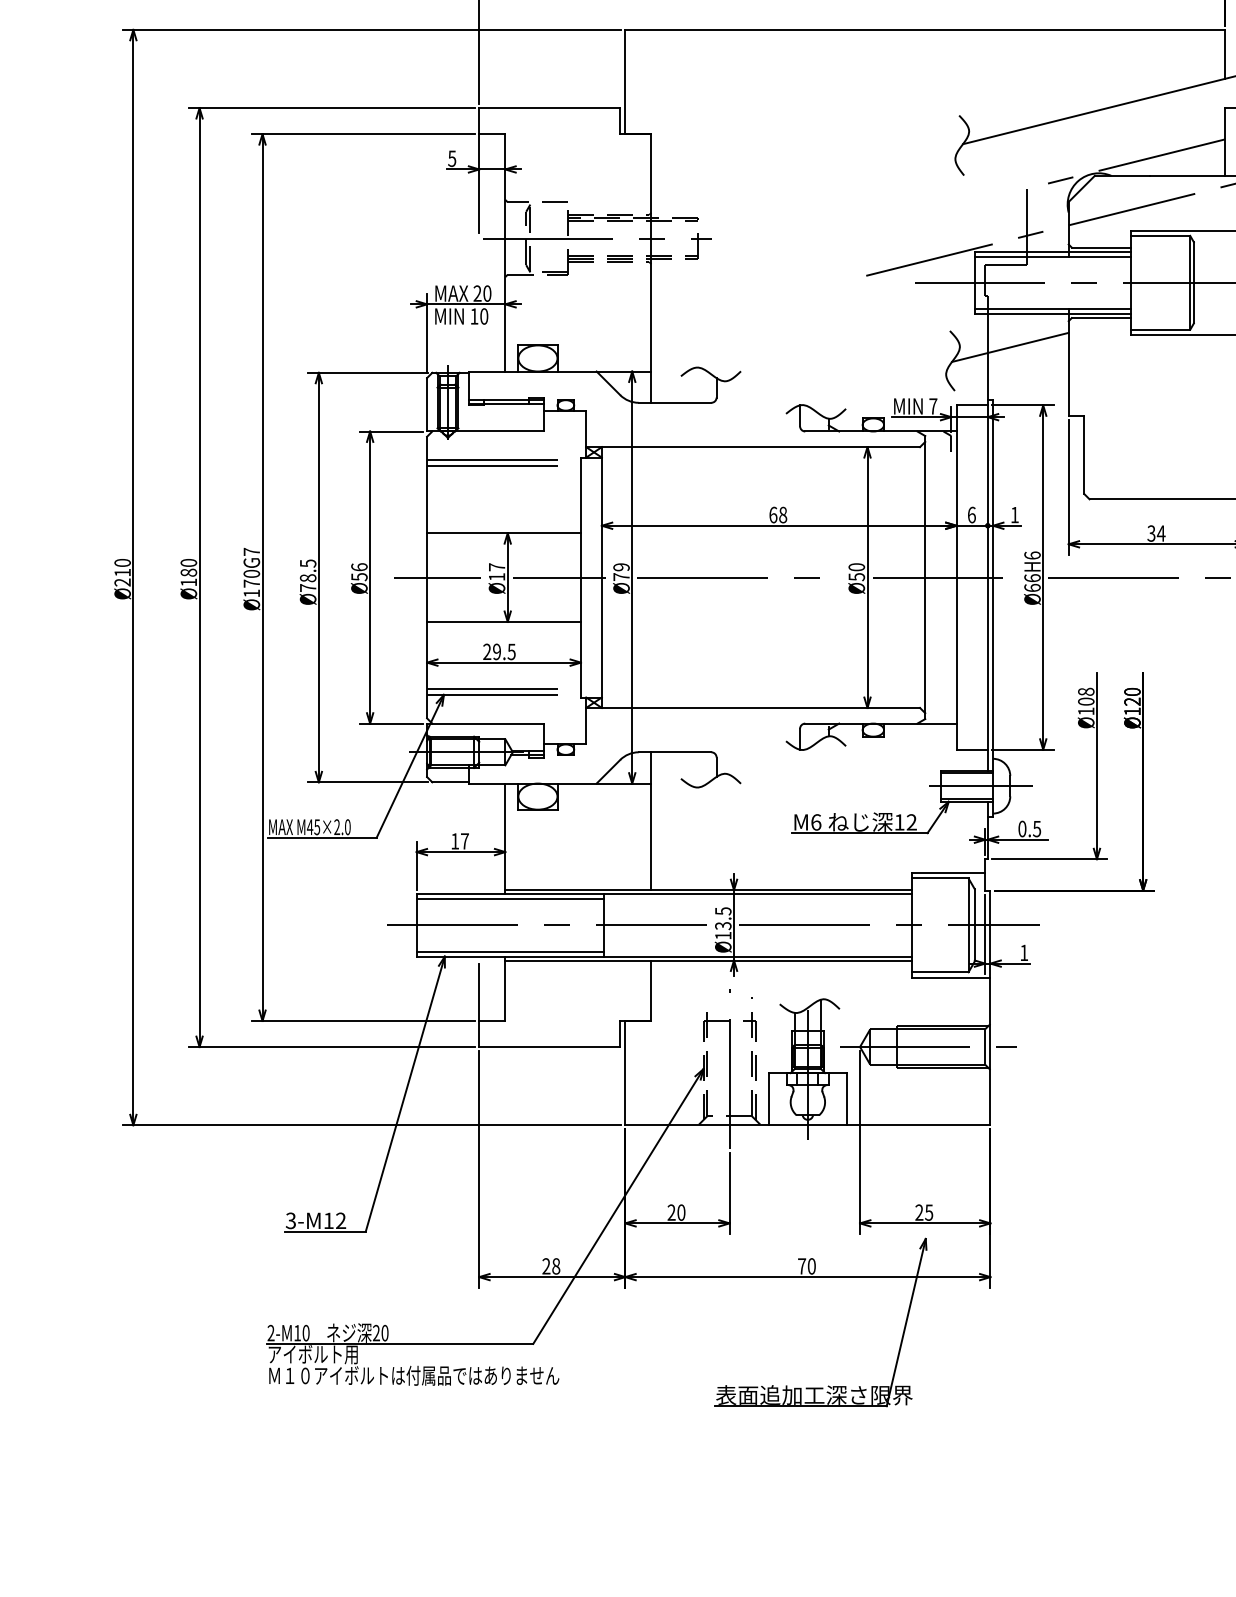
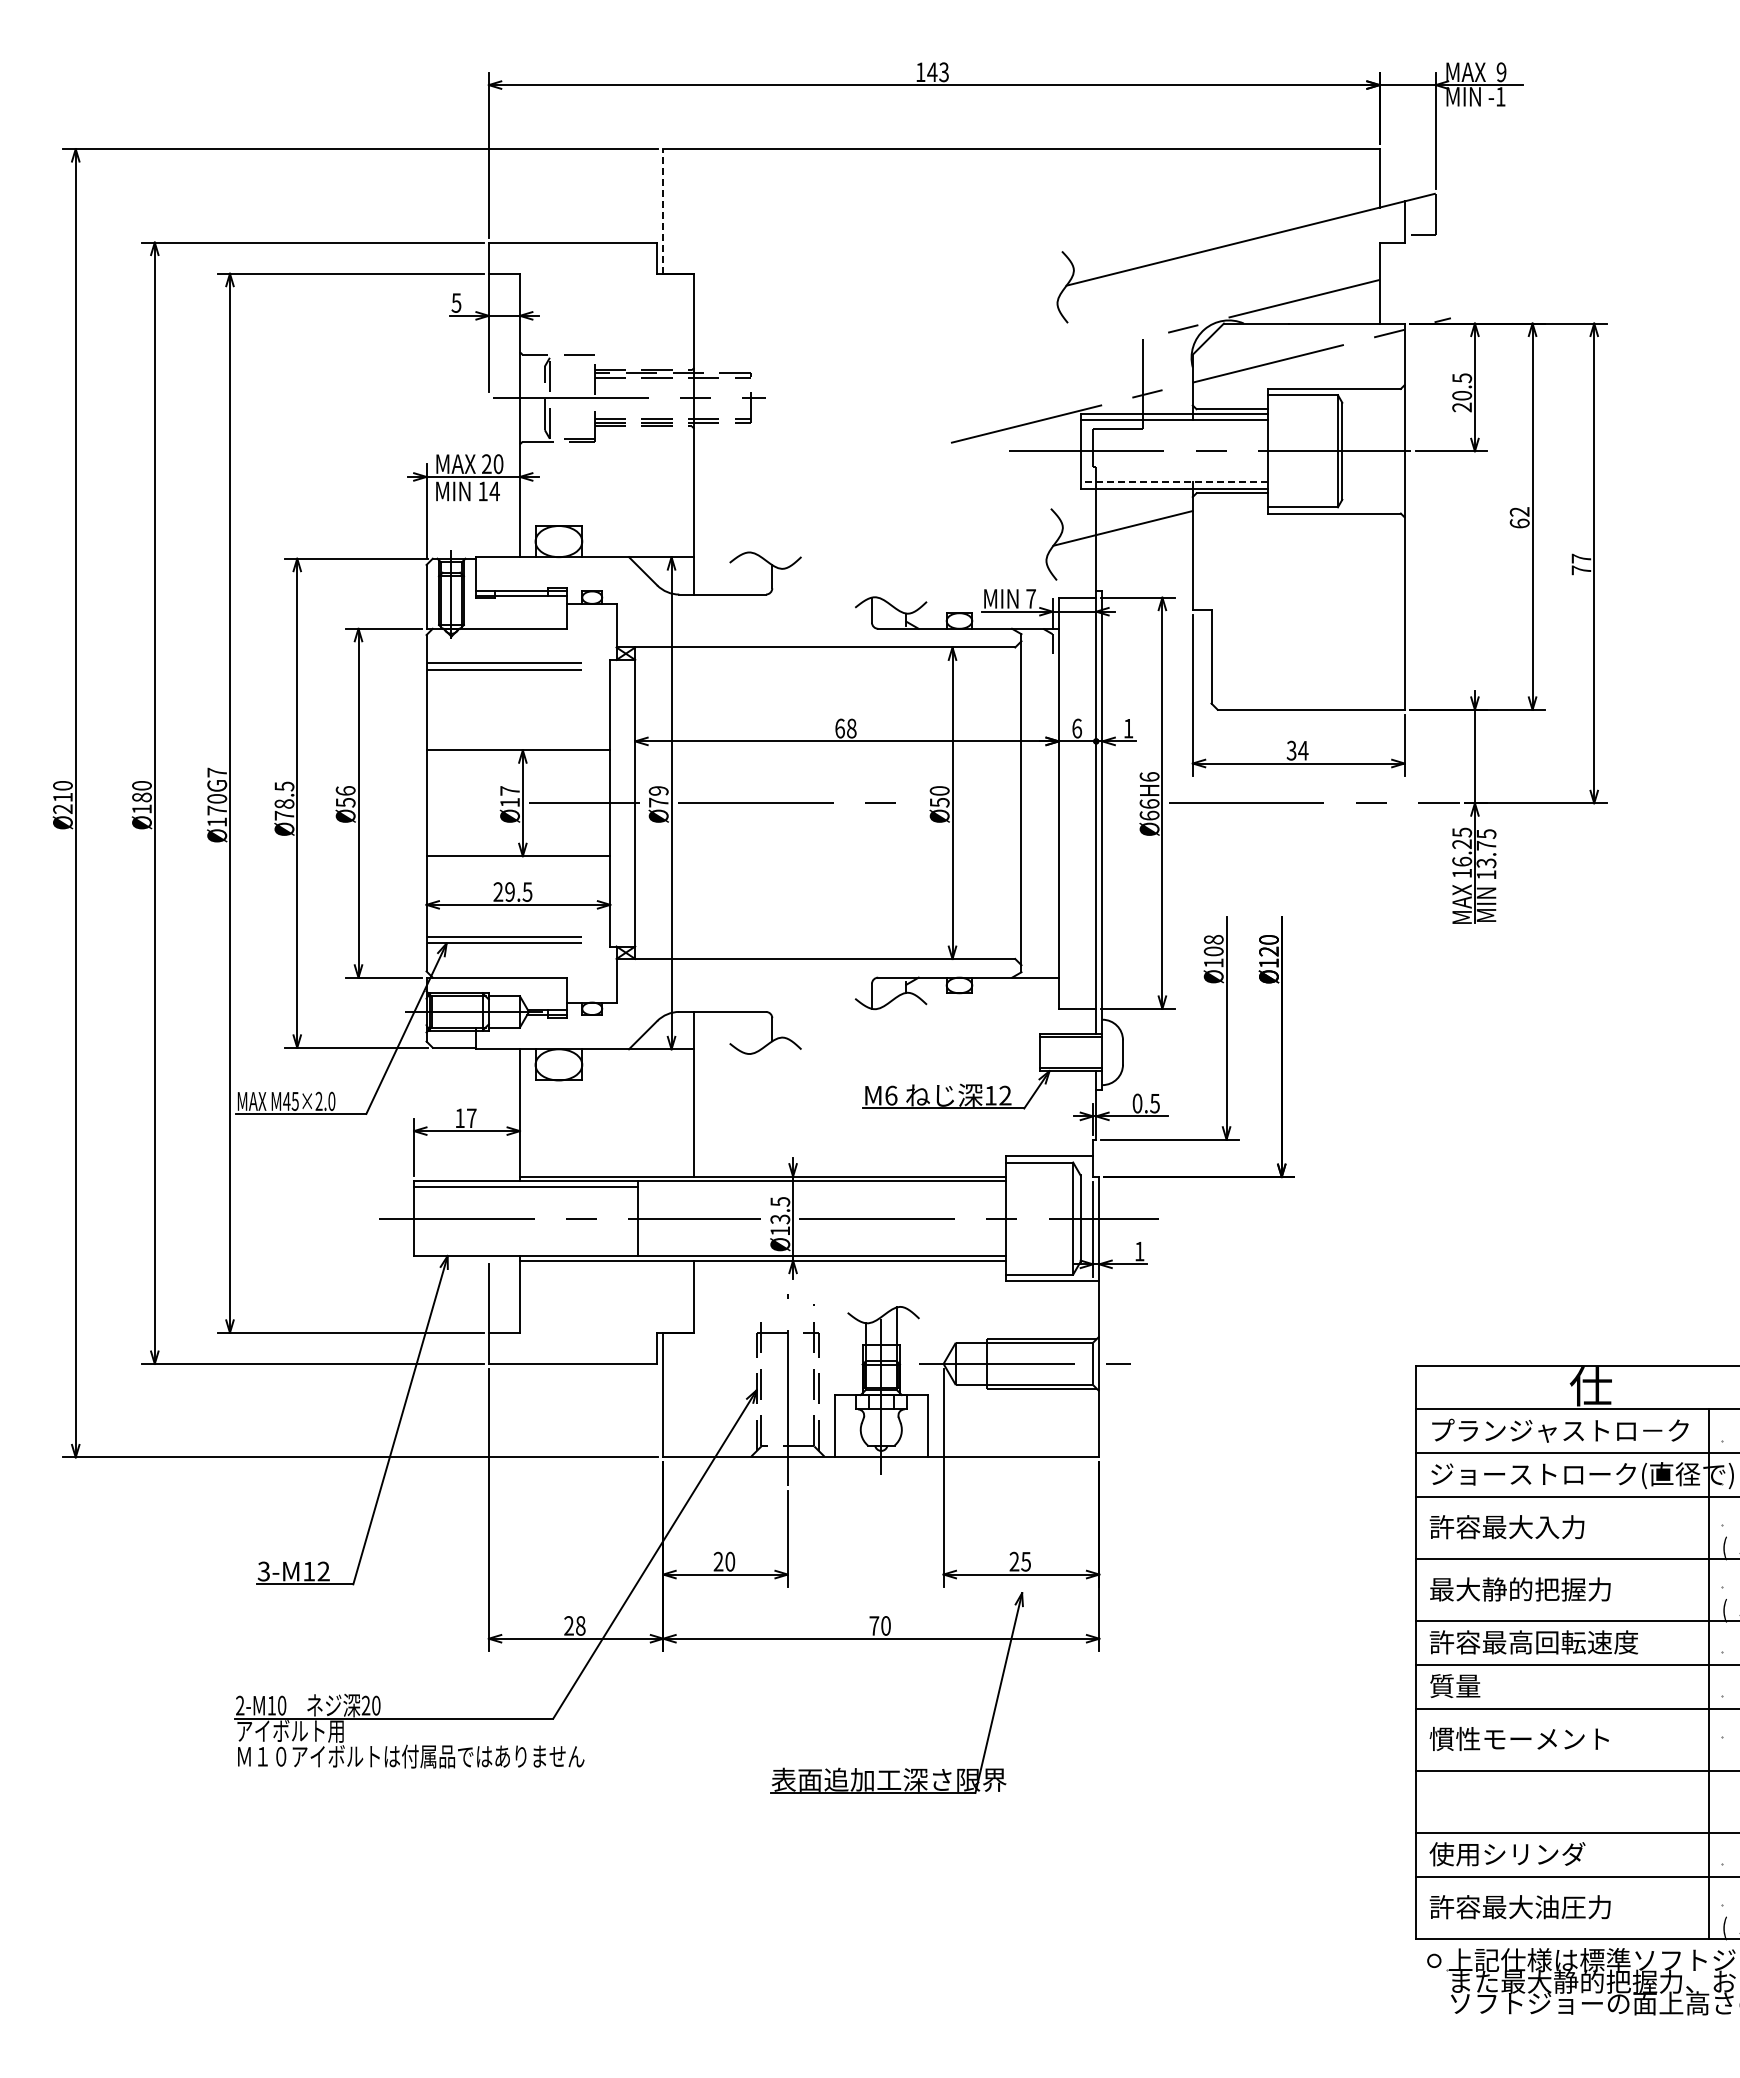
line: (625, 81) -> (663, 210), solid -> dashed
line: (1052, 308) -> (1173, 482), solid -> dashed
text: (484, 316) -> (494, 491), 10 -> 14
line: (437, 577) -> (438, 803), removed
line: (944, 577) -> (1044, 803), removed
line: (980, 786) -> (1087, 1052), removed
line: (510, 952) -> (526, 1250), removed

